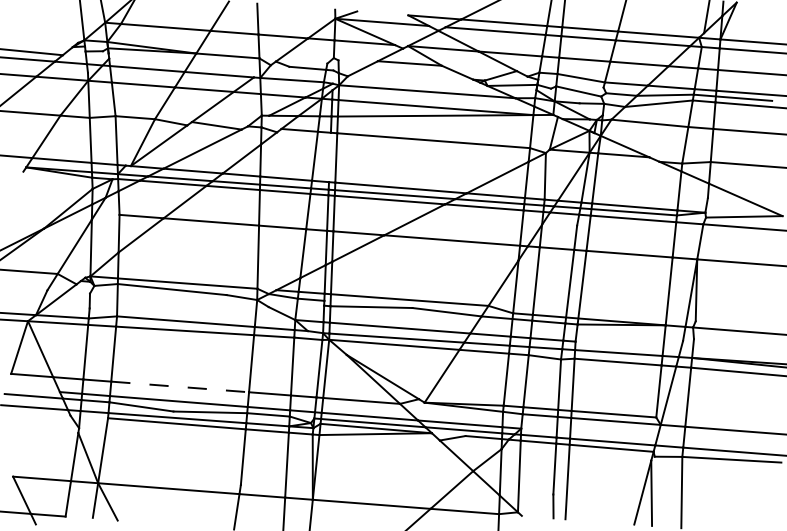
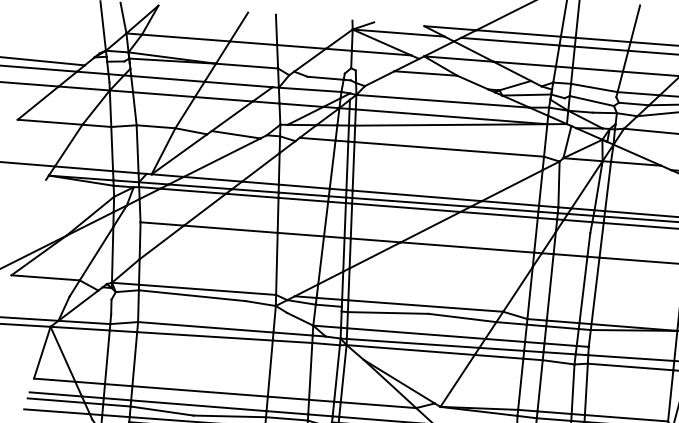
line: (329, 157) -> (346, 165), added
line: (180, 386) -> (200, 390), dashed -> solid
line: (32, 389) -> (54, 393), added

